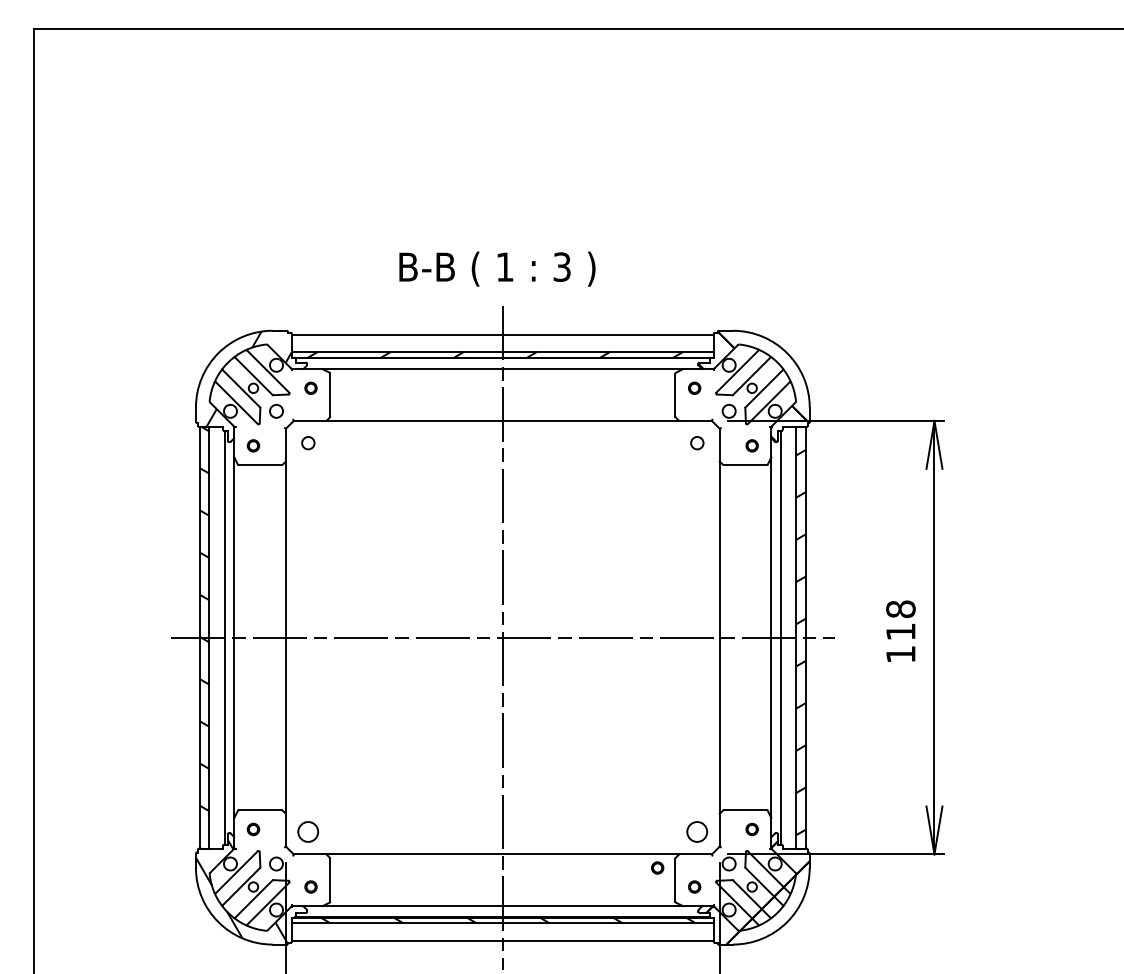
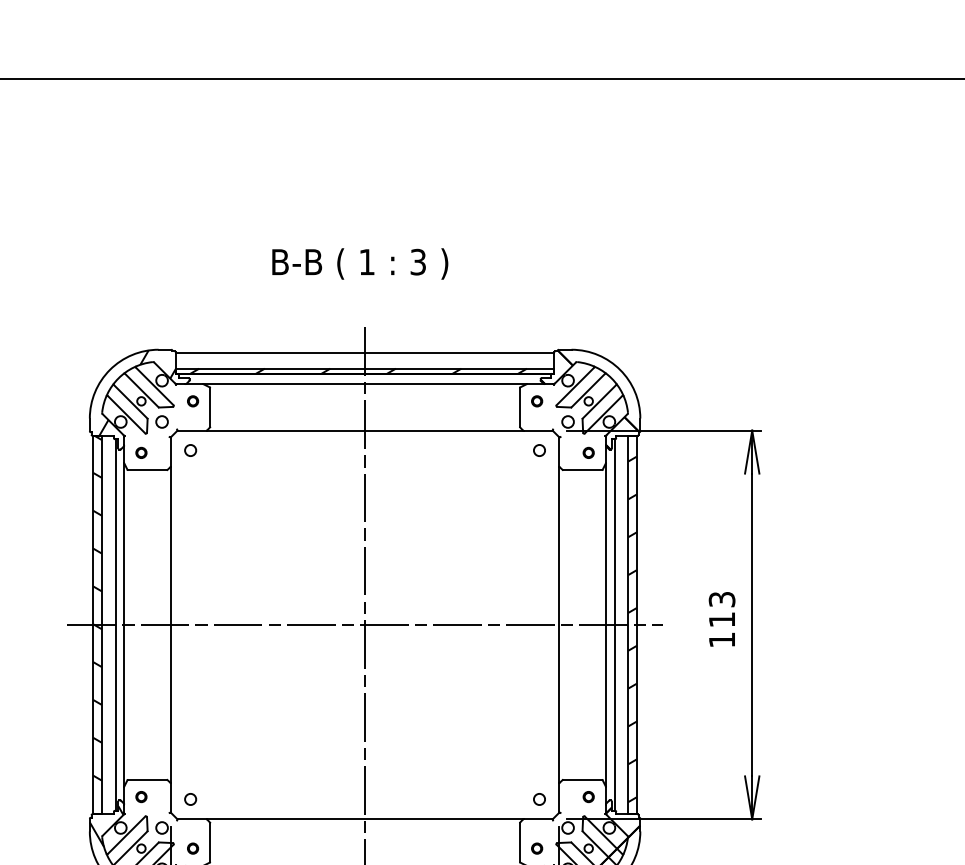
text: (497, 268) -> (360, 263), moved
text: (900, 609) -> (721, 599), 118 -> 113
circle: (308, 832) -> (190, 799), size x0.62
circle: (697, 832) -> (539, 799), size x0.62
part: (657, 867) -> (503, 831), removed

